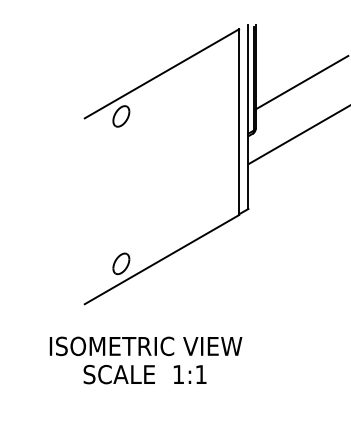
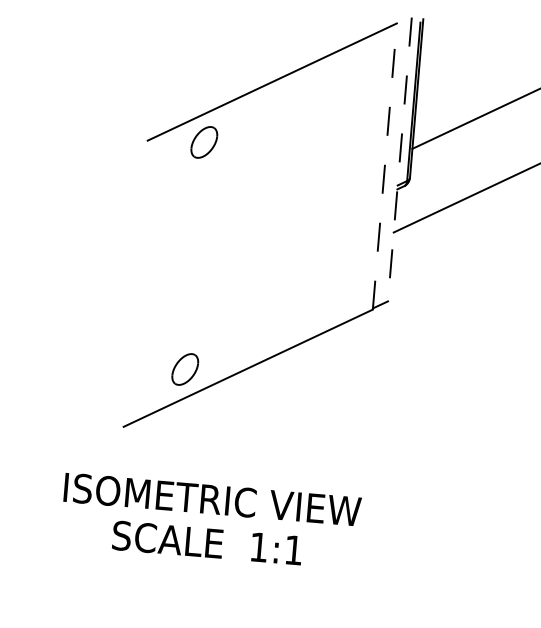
line: (248, 117) -> (399, 160), solid -> dashed
line: (239, 122) -> (385, 167), solid -> dashed

